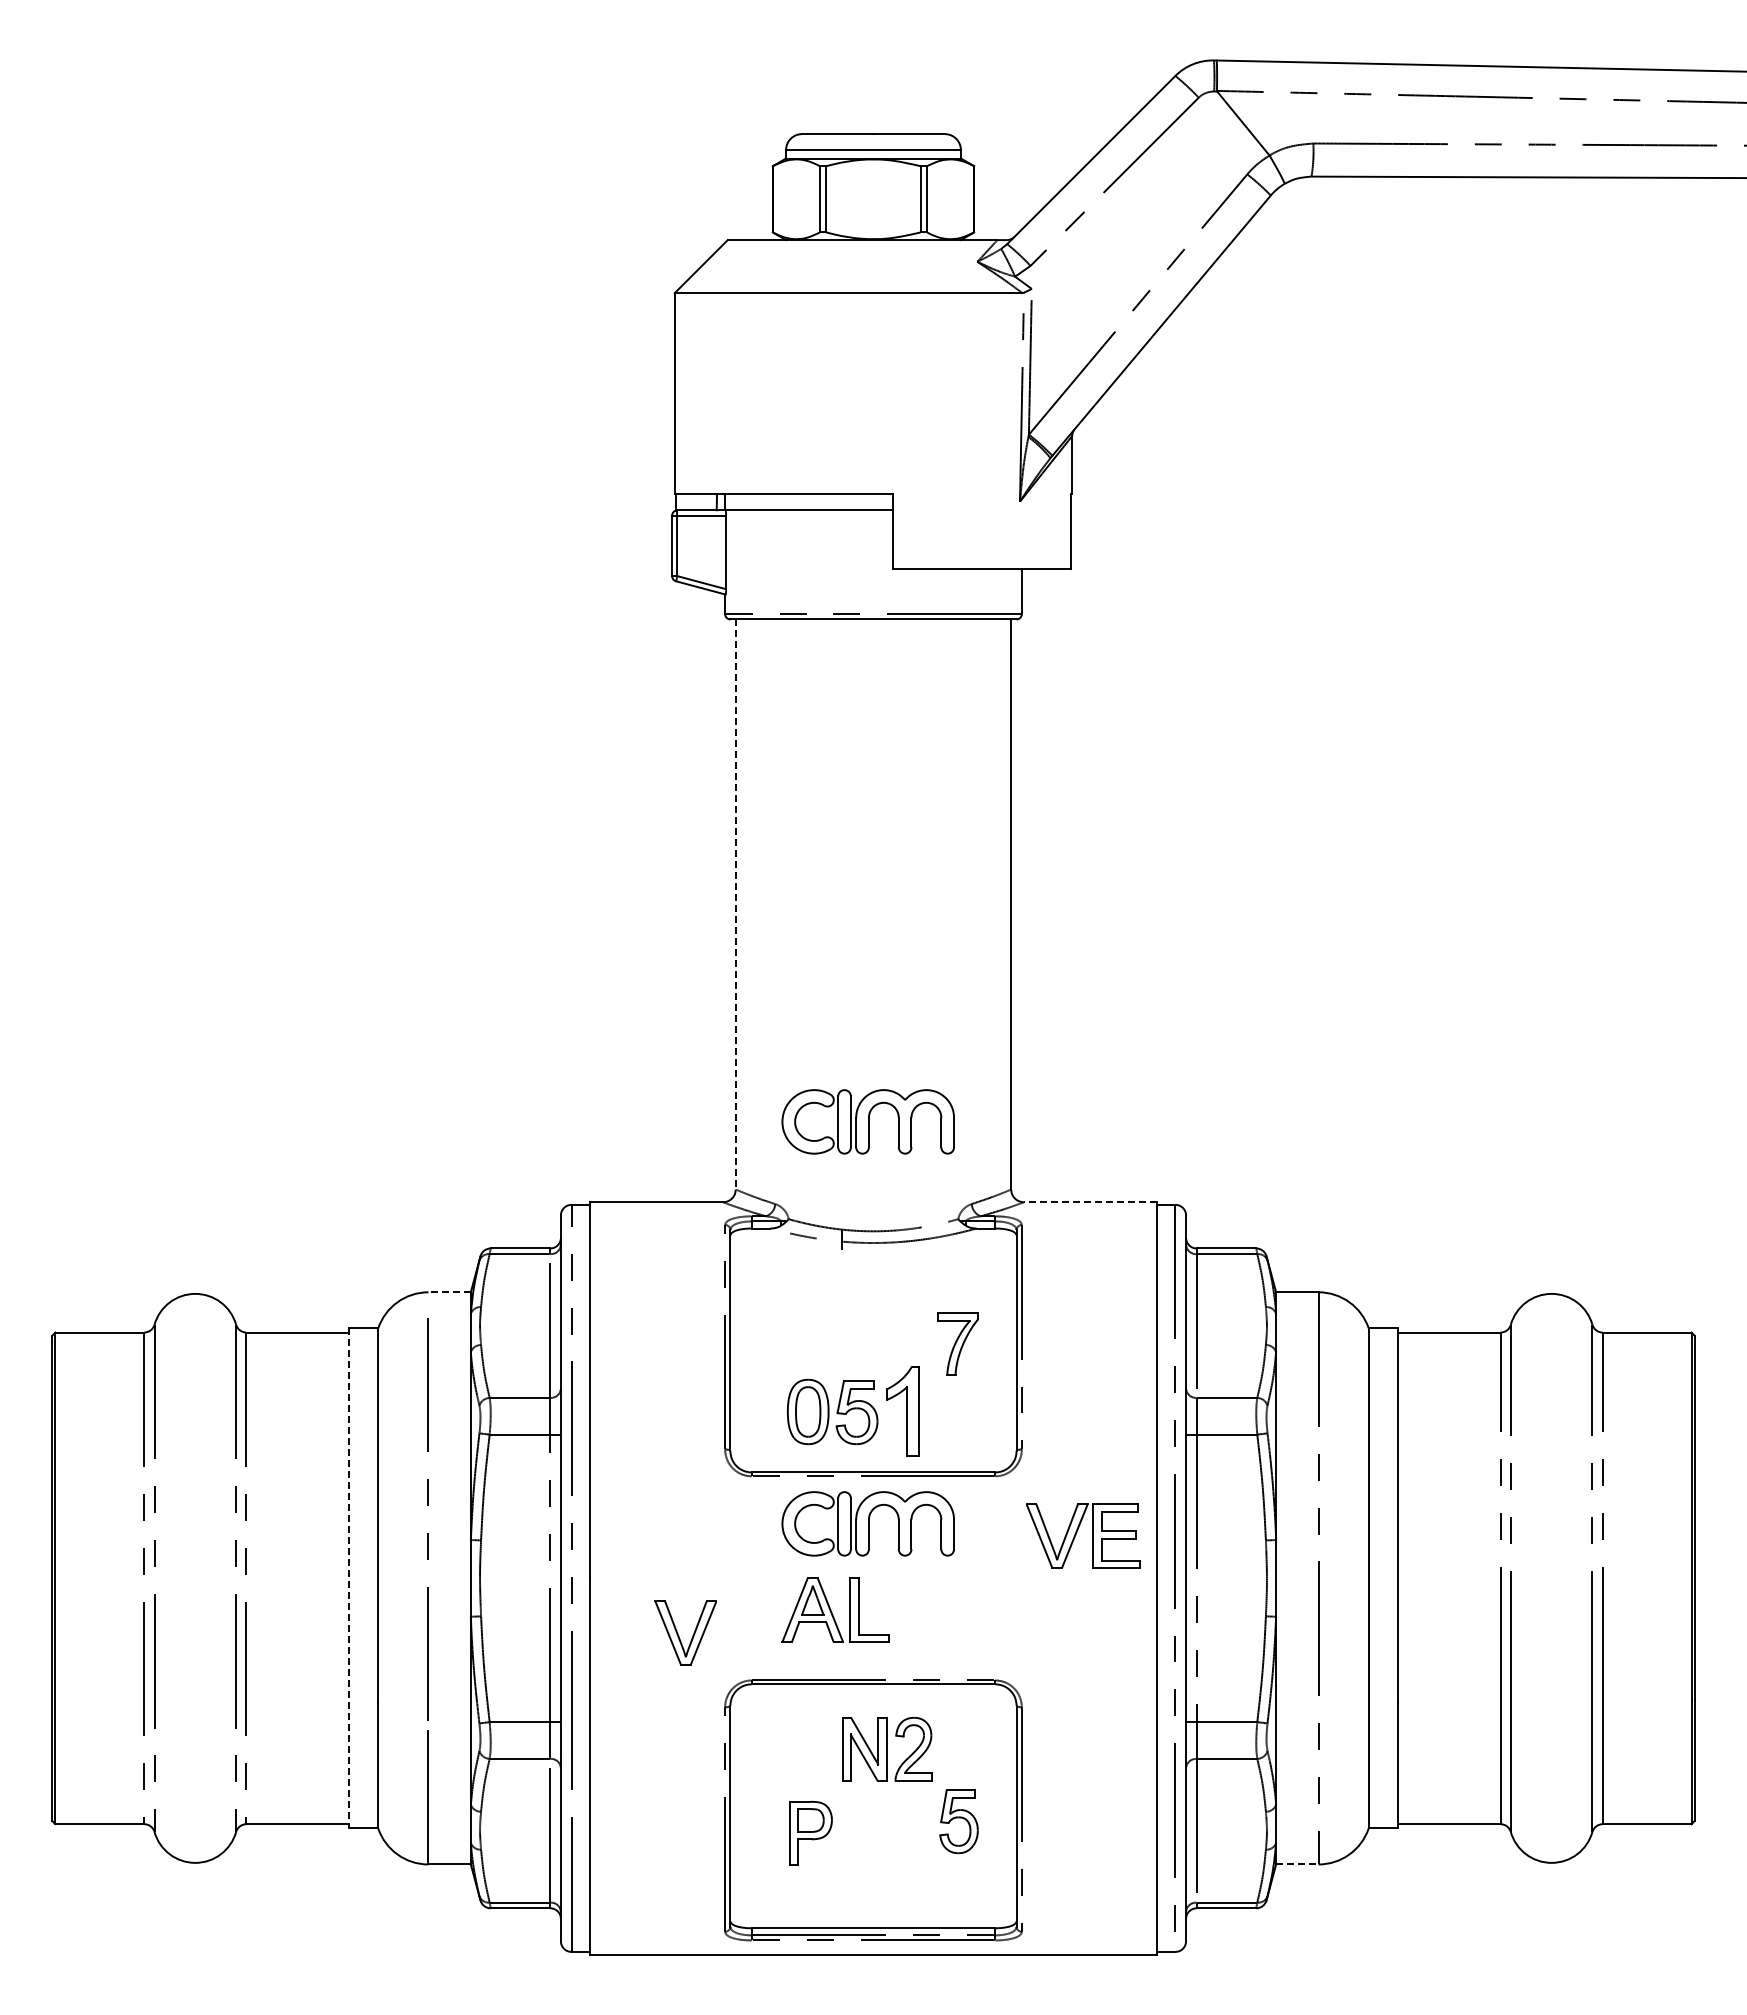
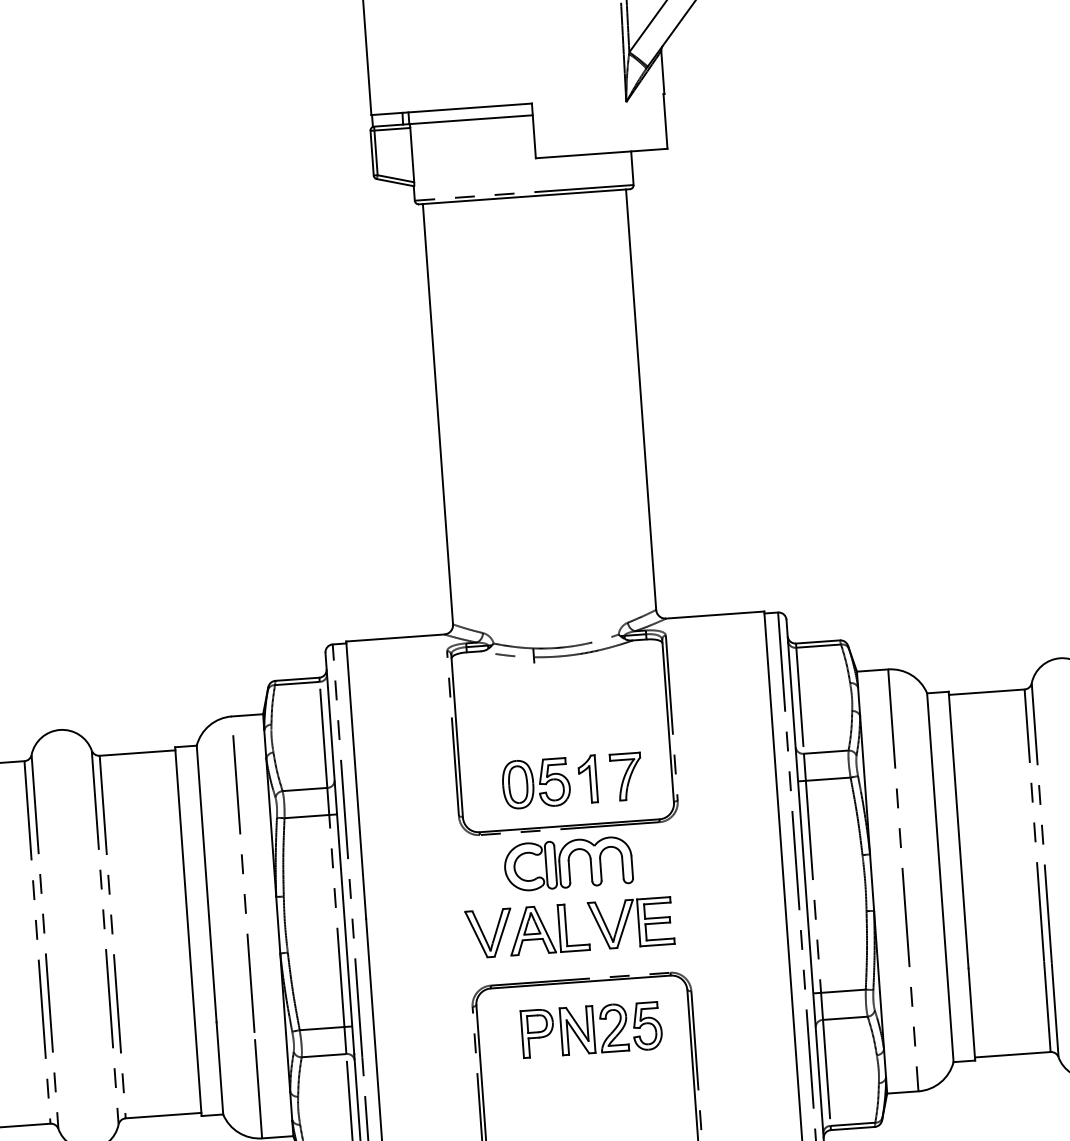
line: (735, 905) -> (437, 415), dashed -> solid
part: (867, 1121) -> (546, 567), removed
line: (1090, 1202) -> (715, 615), dashed -> solid
line: (449, 1292) -> (247, 715), dashed -> solid
part: (957, 1343) -> (626, 776), moved
part: (902, 1411) -> (587, 779), size x0.71
part: (1077, 1532) -> (626, 921), moved
line: (348, 1578) -> (188, 931), dashed -> solid
part: (678, 1633) -> (483, 934), moved
part: (958, 1821) -> (646, 1026), moved
part: (810, 1832) -> (537, 1032), moved
line: (1297, 1864) -> (902, 1092), dashed -> solid

